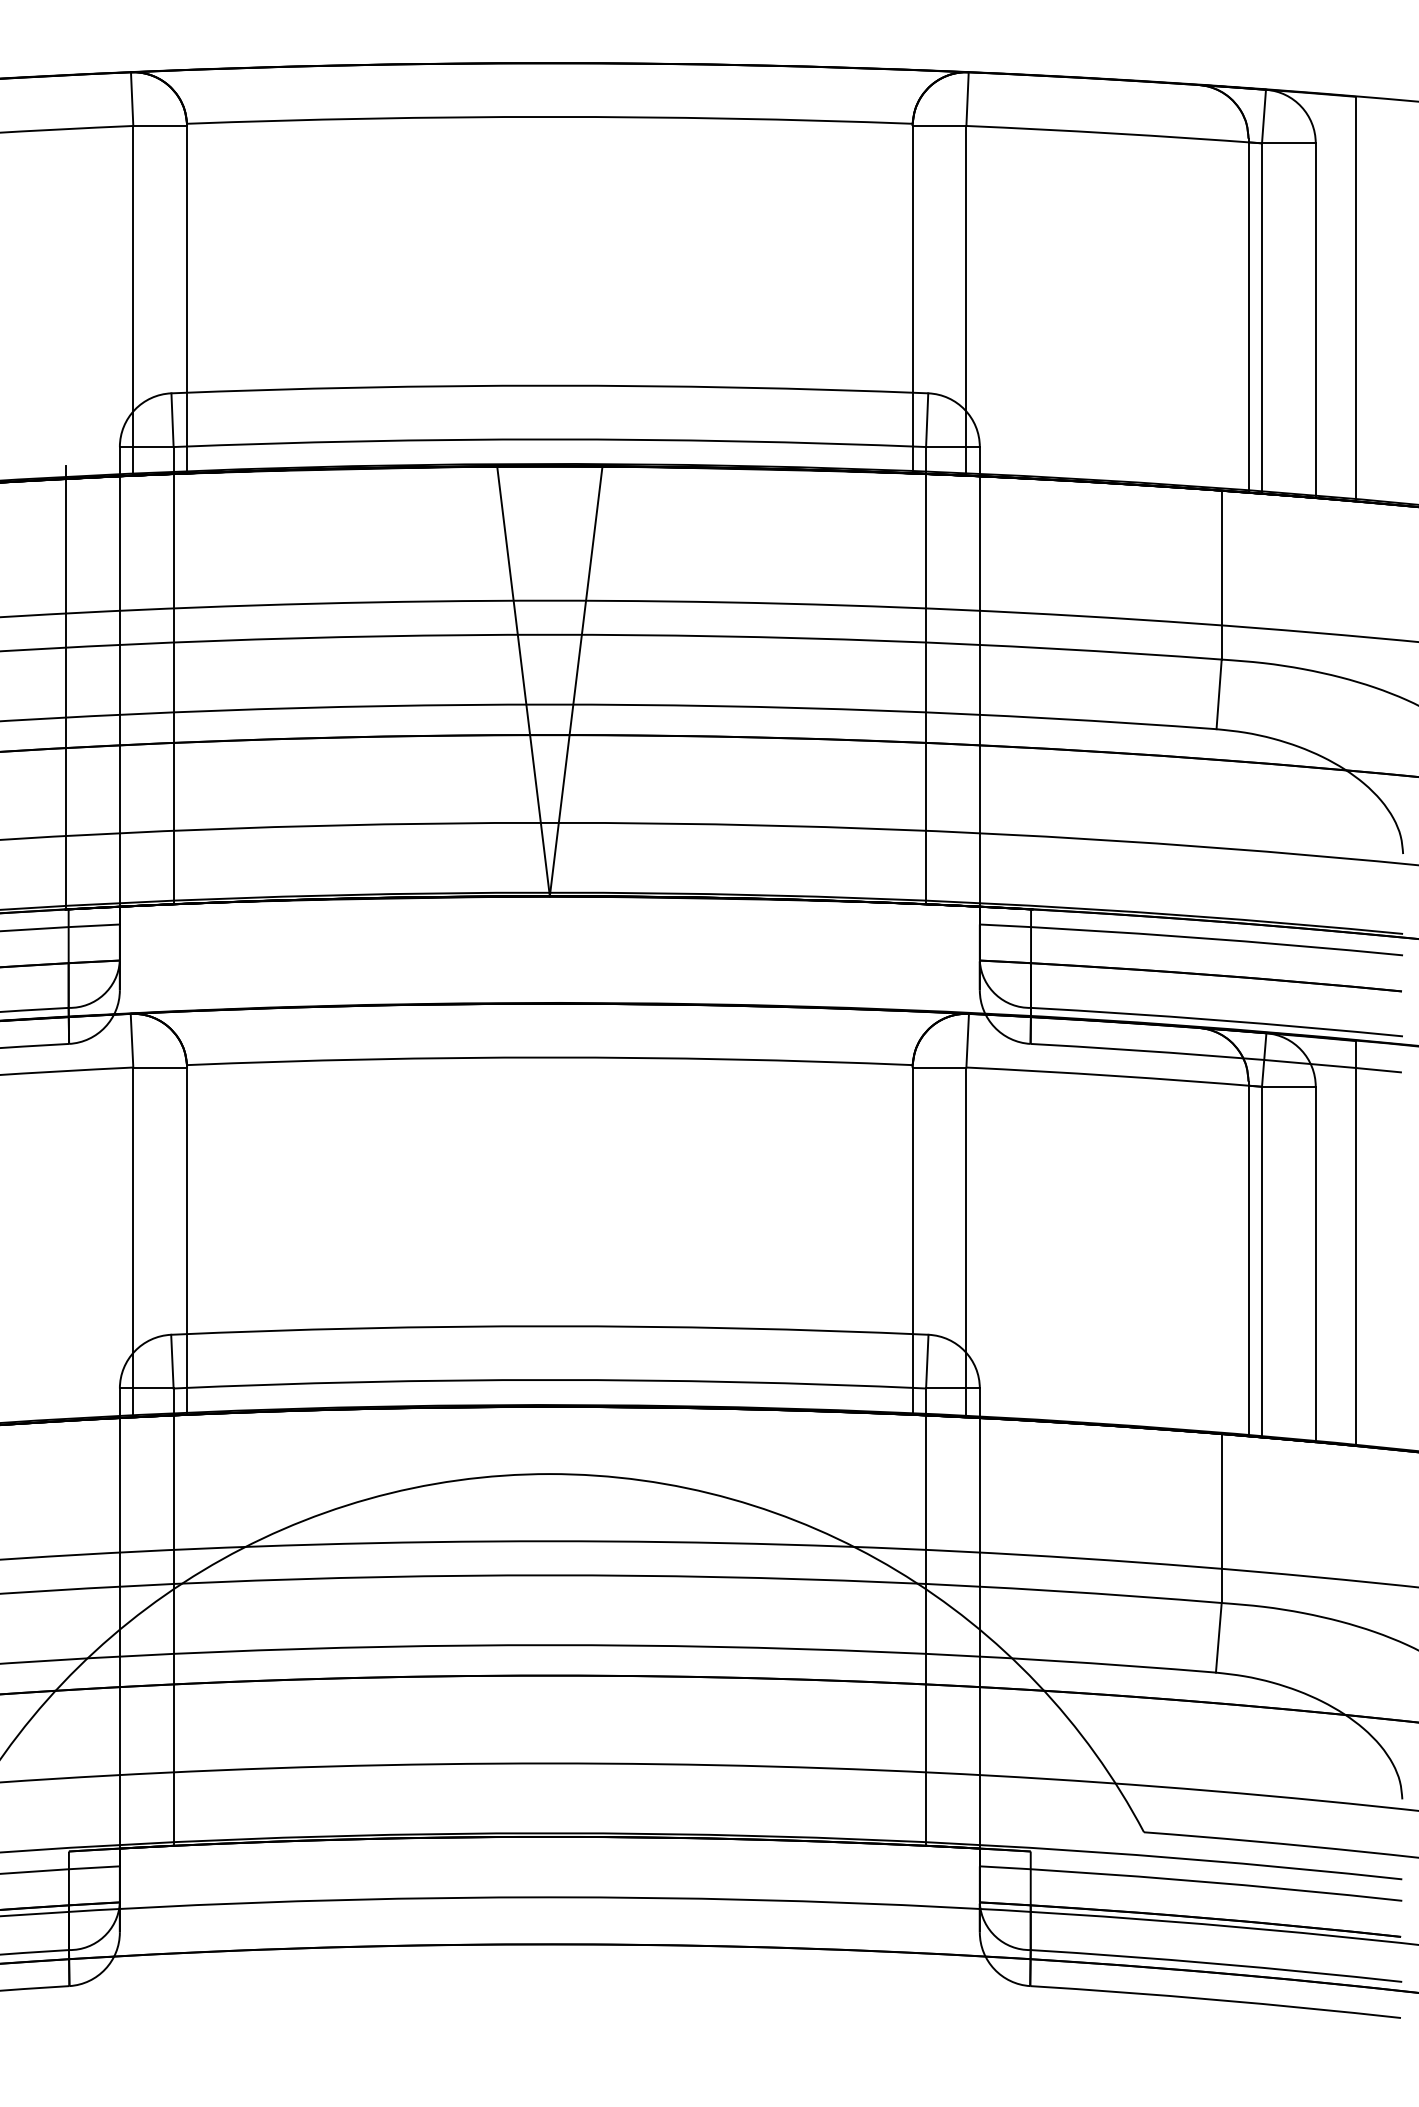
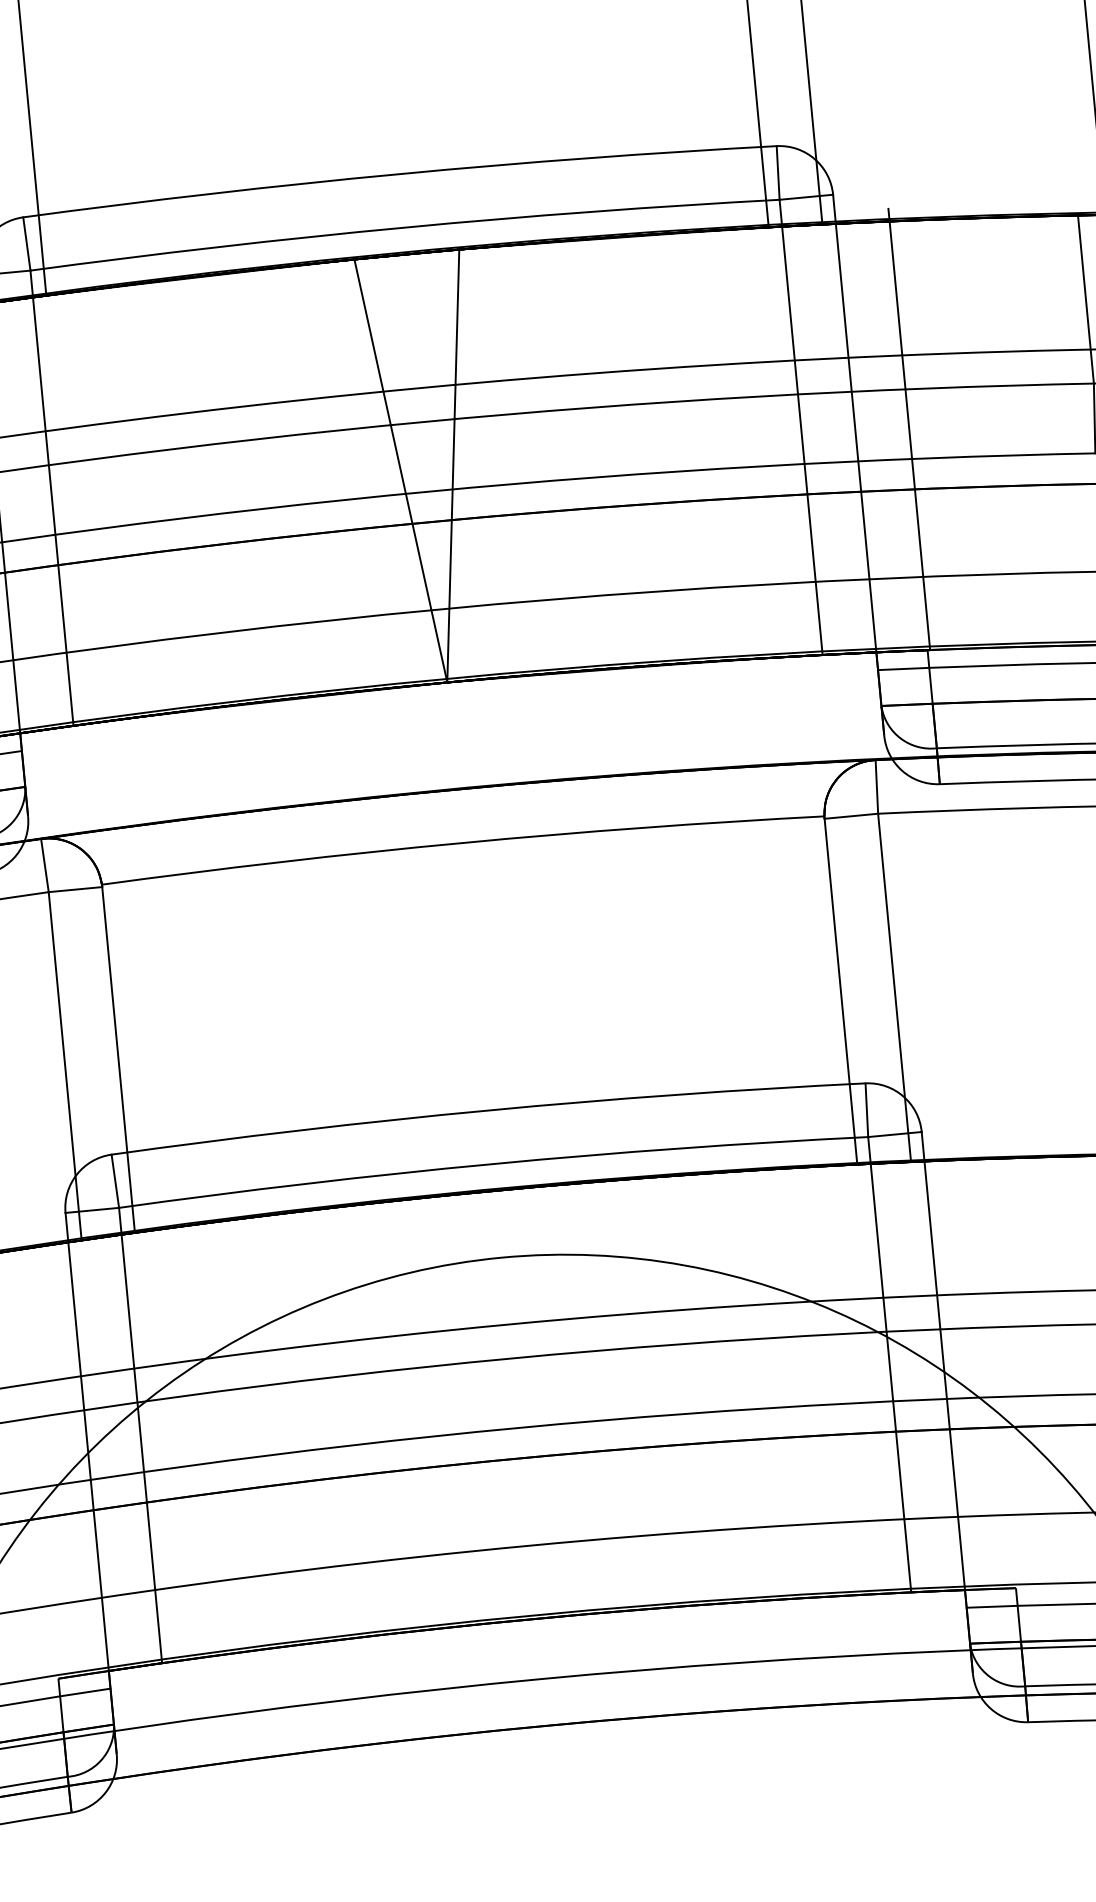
line: (1033, 687) -> (909, 429), added

